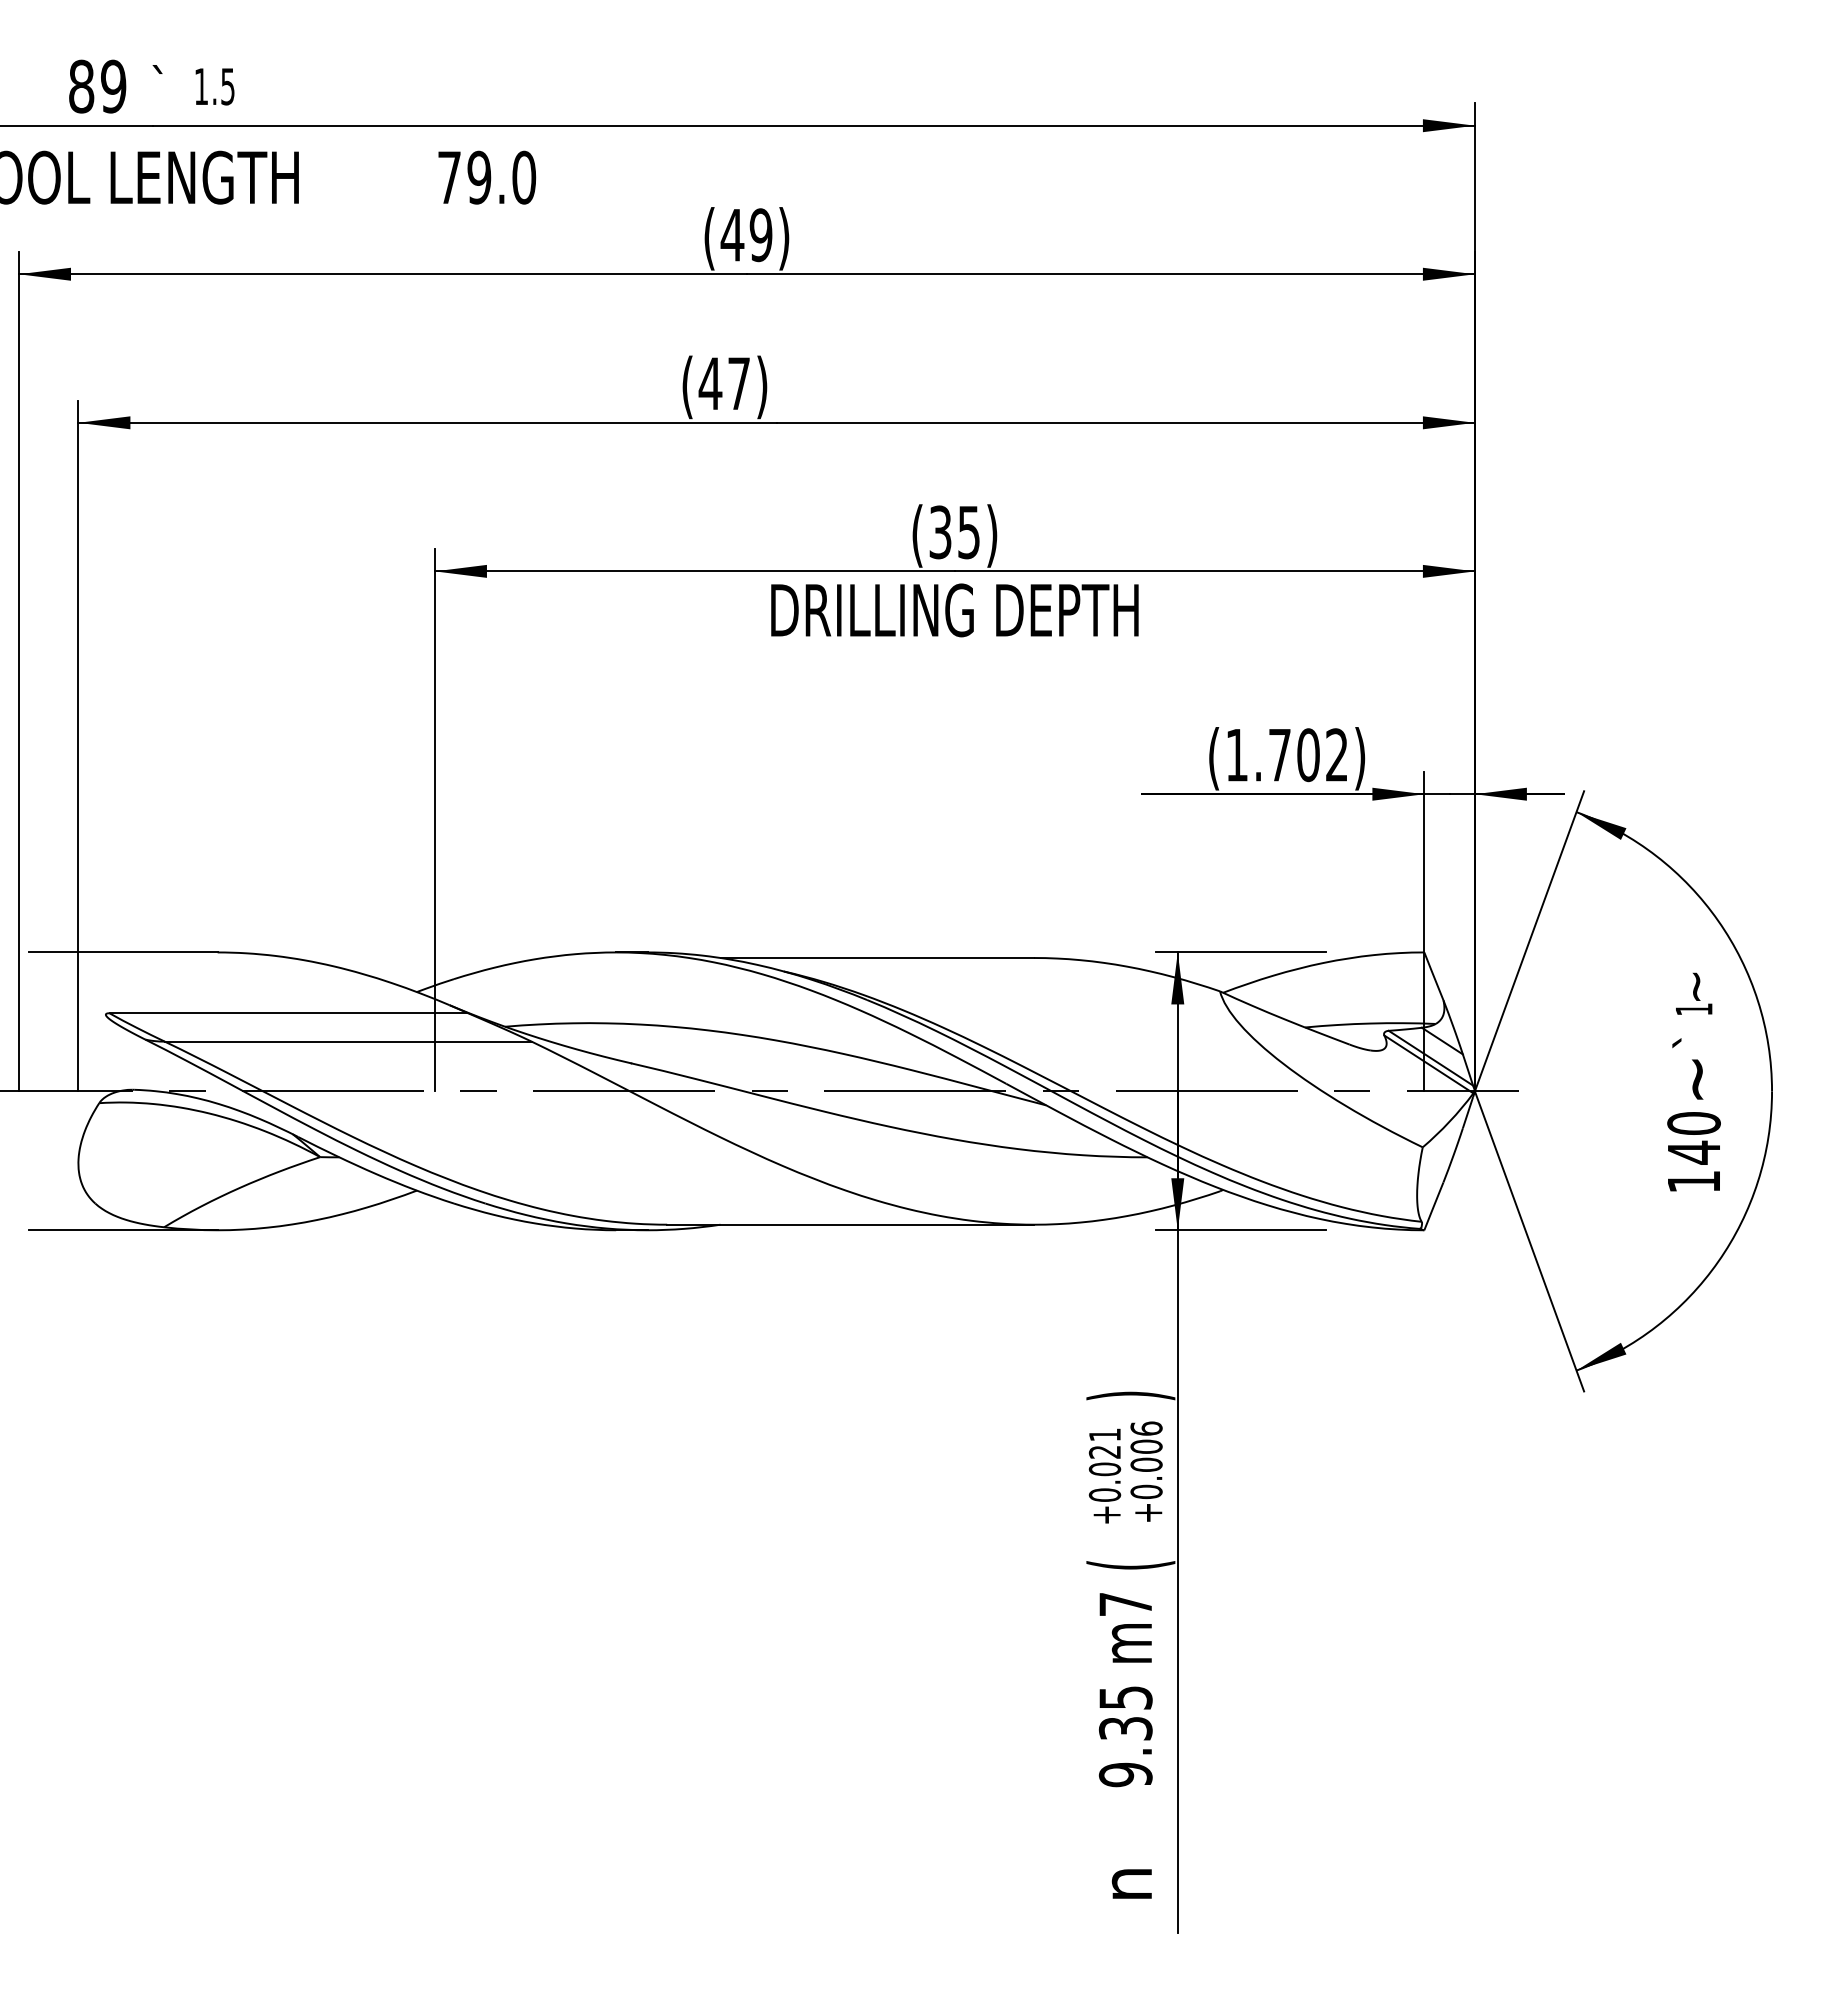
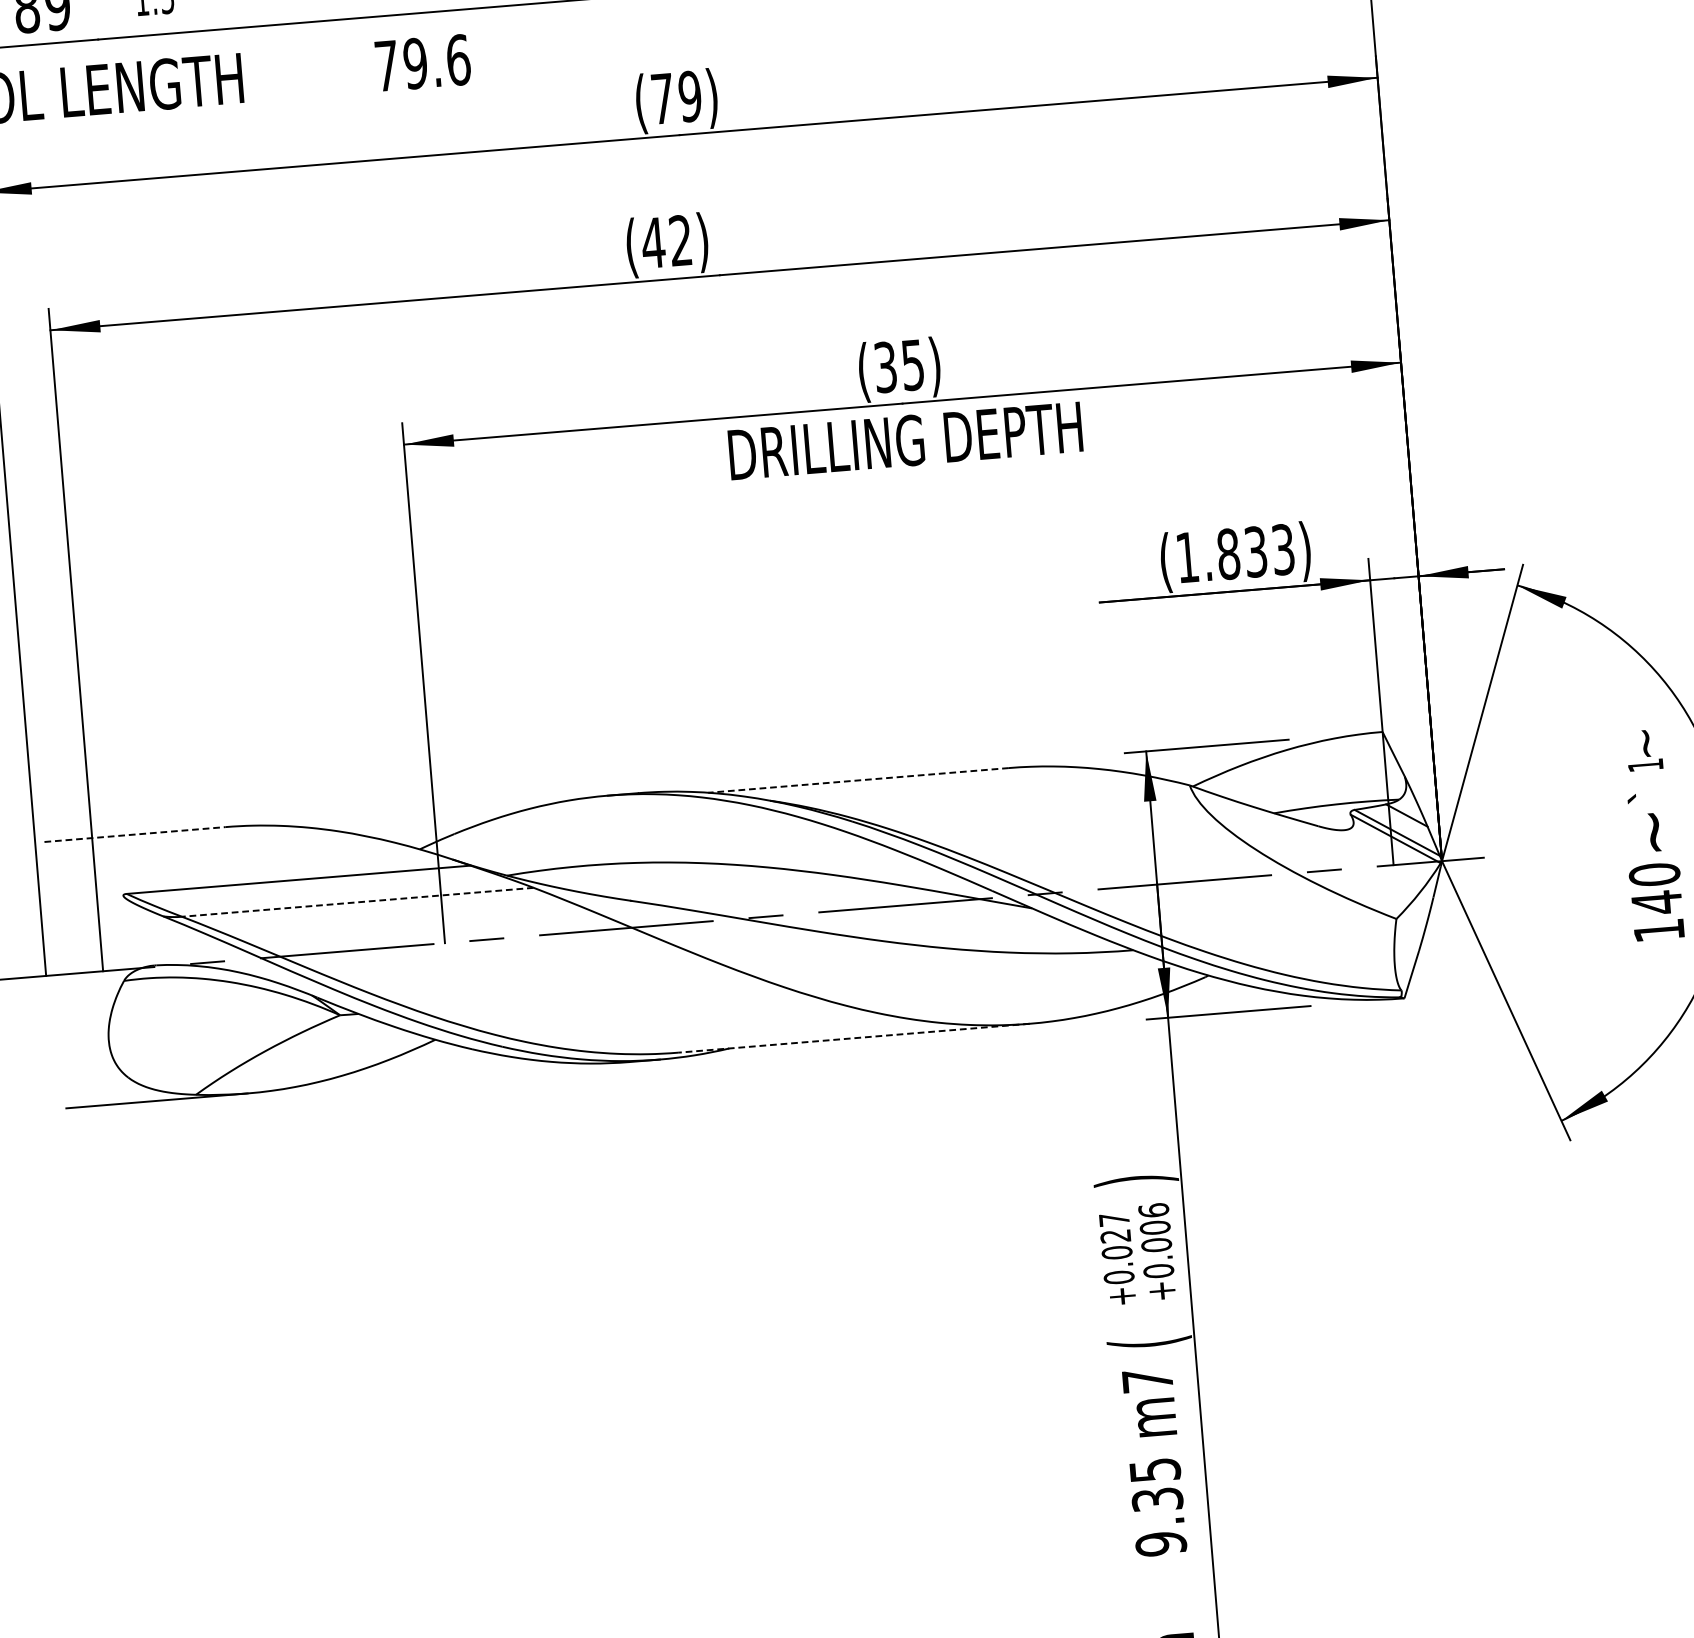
text: (524, 177) -> (458, 59), 79.0 -> 79.6
text: (732, 235) -> (662, 99), (49) -> (79)
text: (738, 382) -> (680, 239), (47) -> (42)
text: (1307, 755) -> (1255, 552), (1.702) -> (1.833)
line: (123, 952) -> (135, 834), solid -> dashed
line: (877, 958) -> (858, 780), solid -> dashed
line: (347, 1041) -> (357, 902), solid -> dashed
line: (850, 1224) -> (853, 1038), solid -> dashed
text: (1104, 1434) -> (1113, 1219), +0.021 -> +0.027

